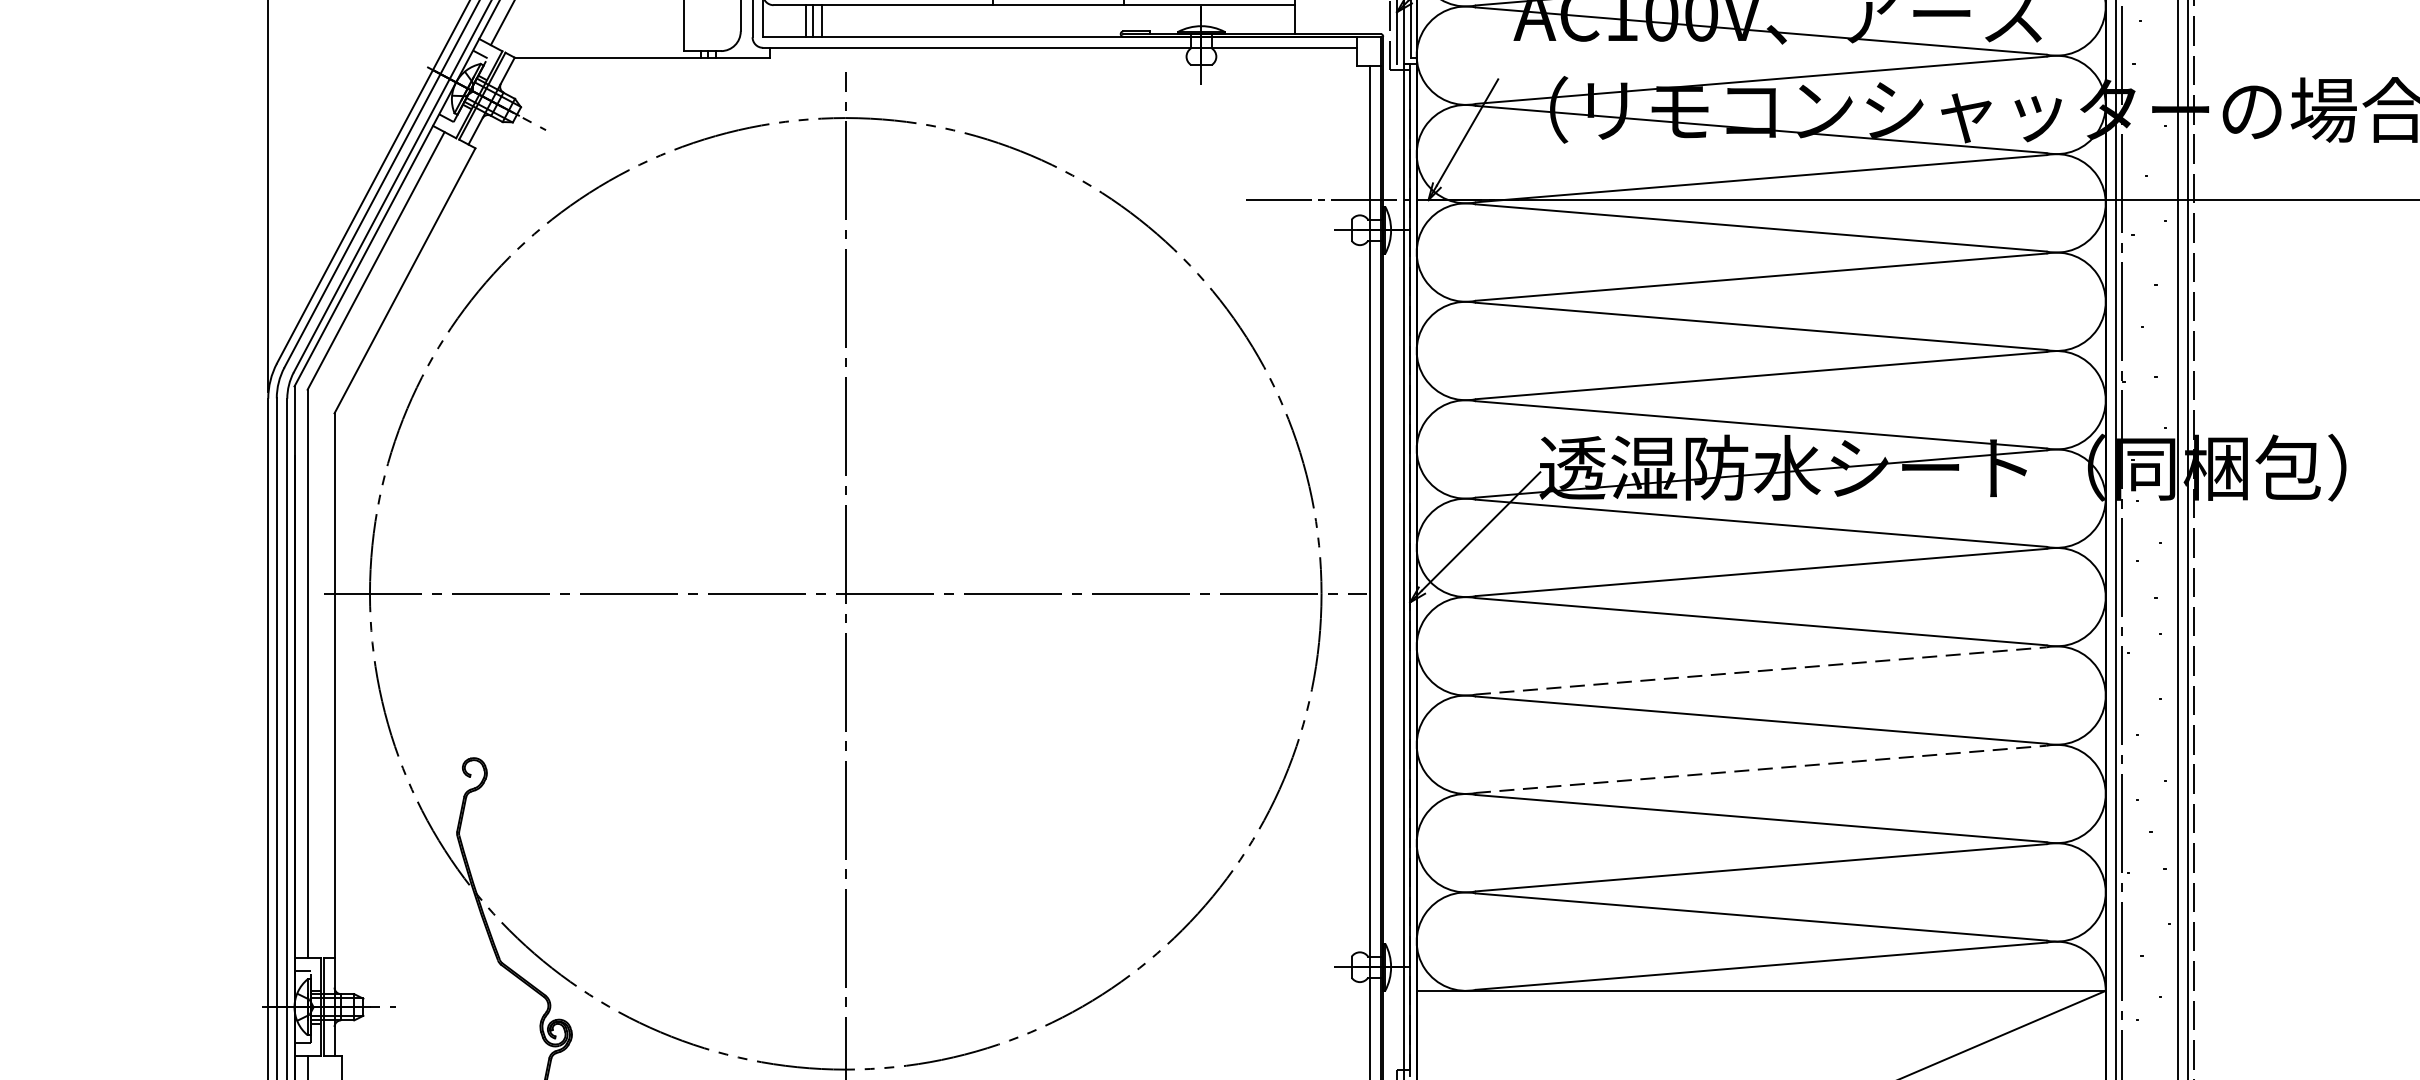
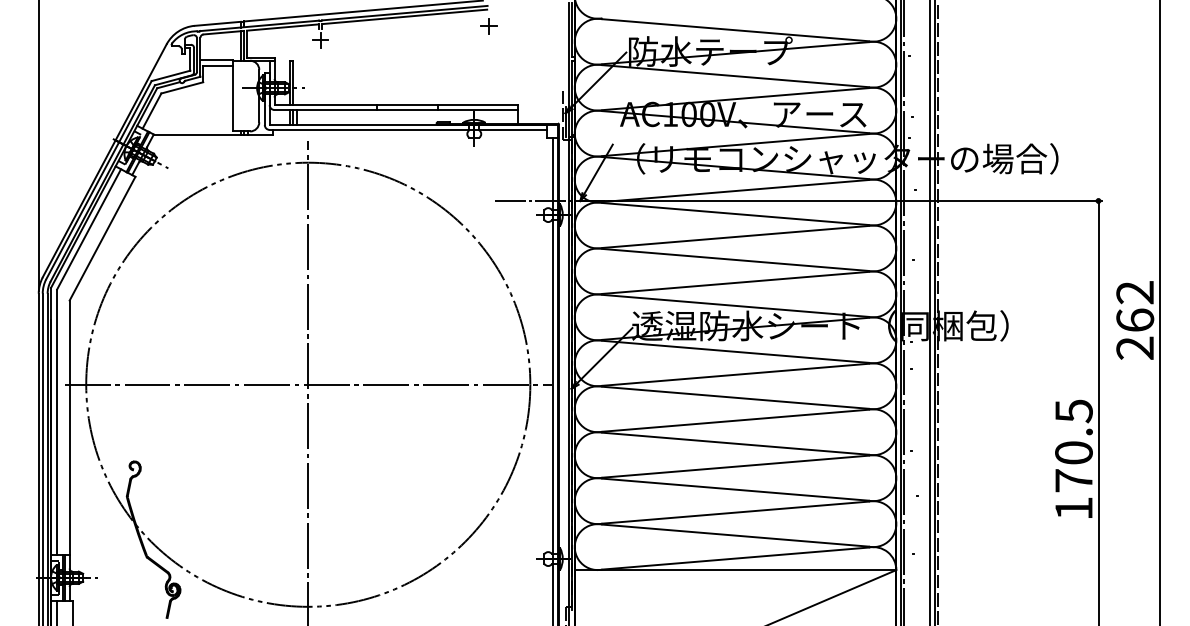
line: (1761, 670) -> (735, 420), dashed -> solid
line: (1761, 768) -> (735, 466), dashed -> solid

